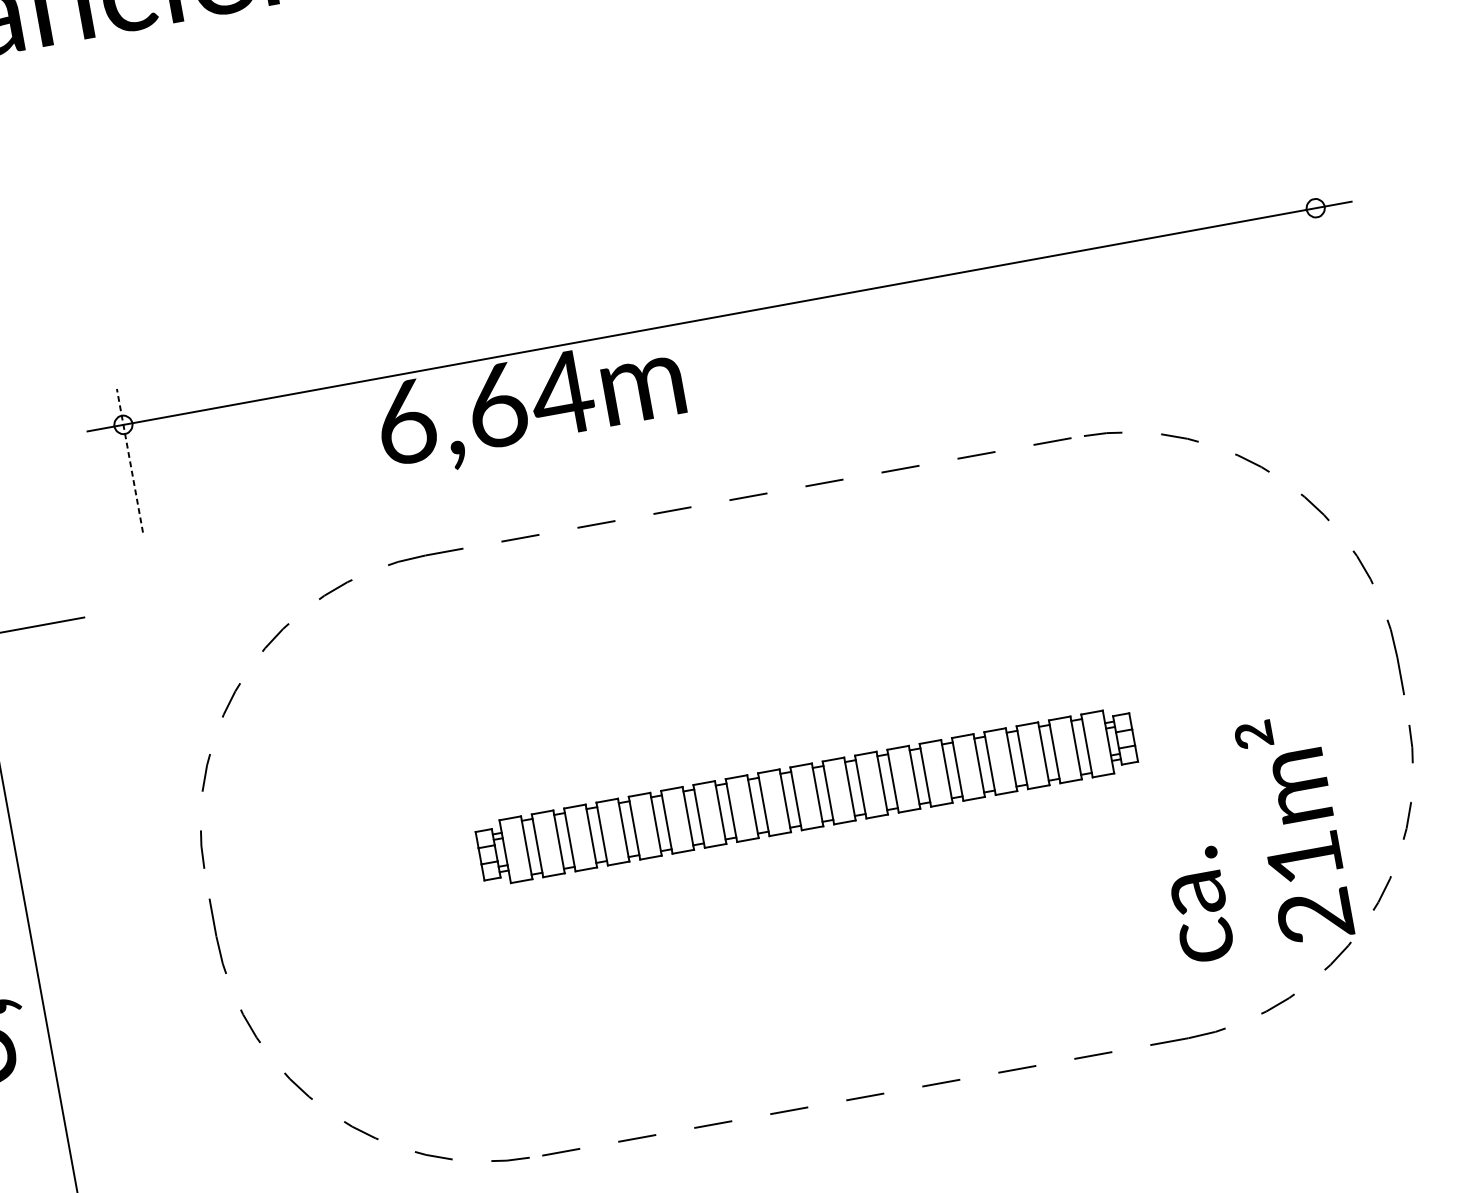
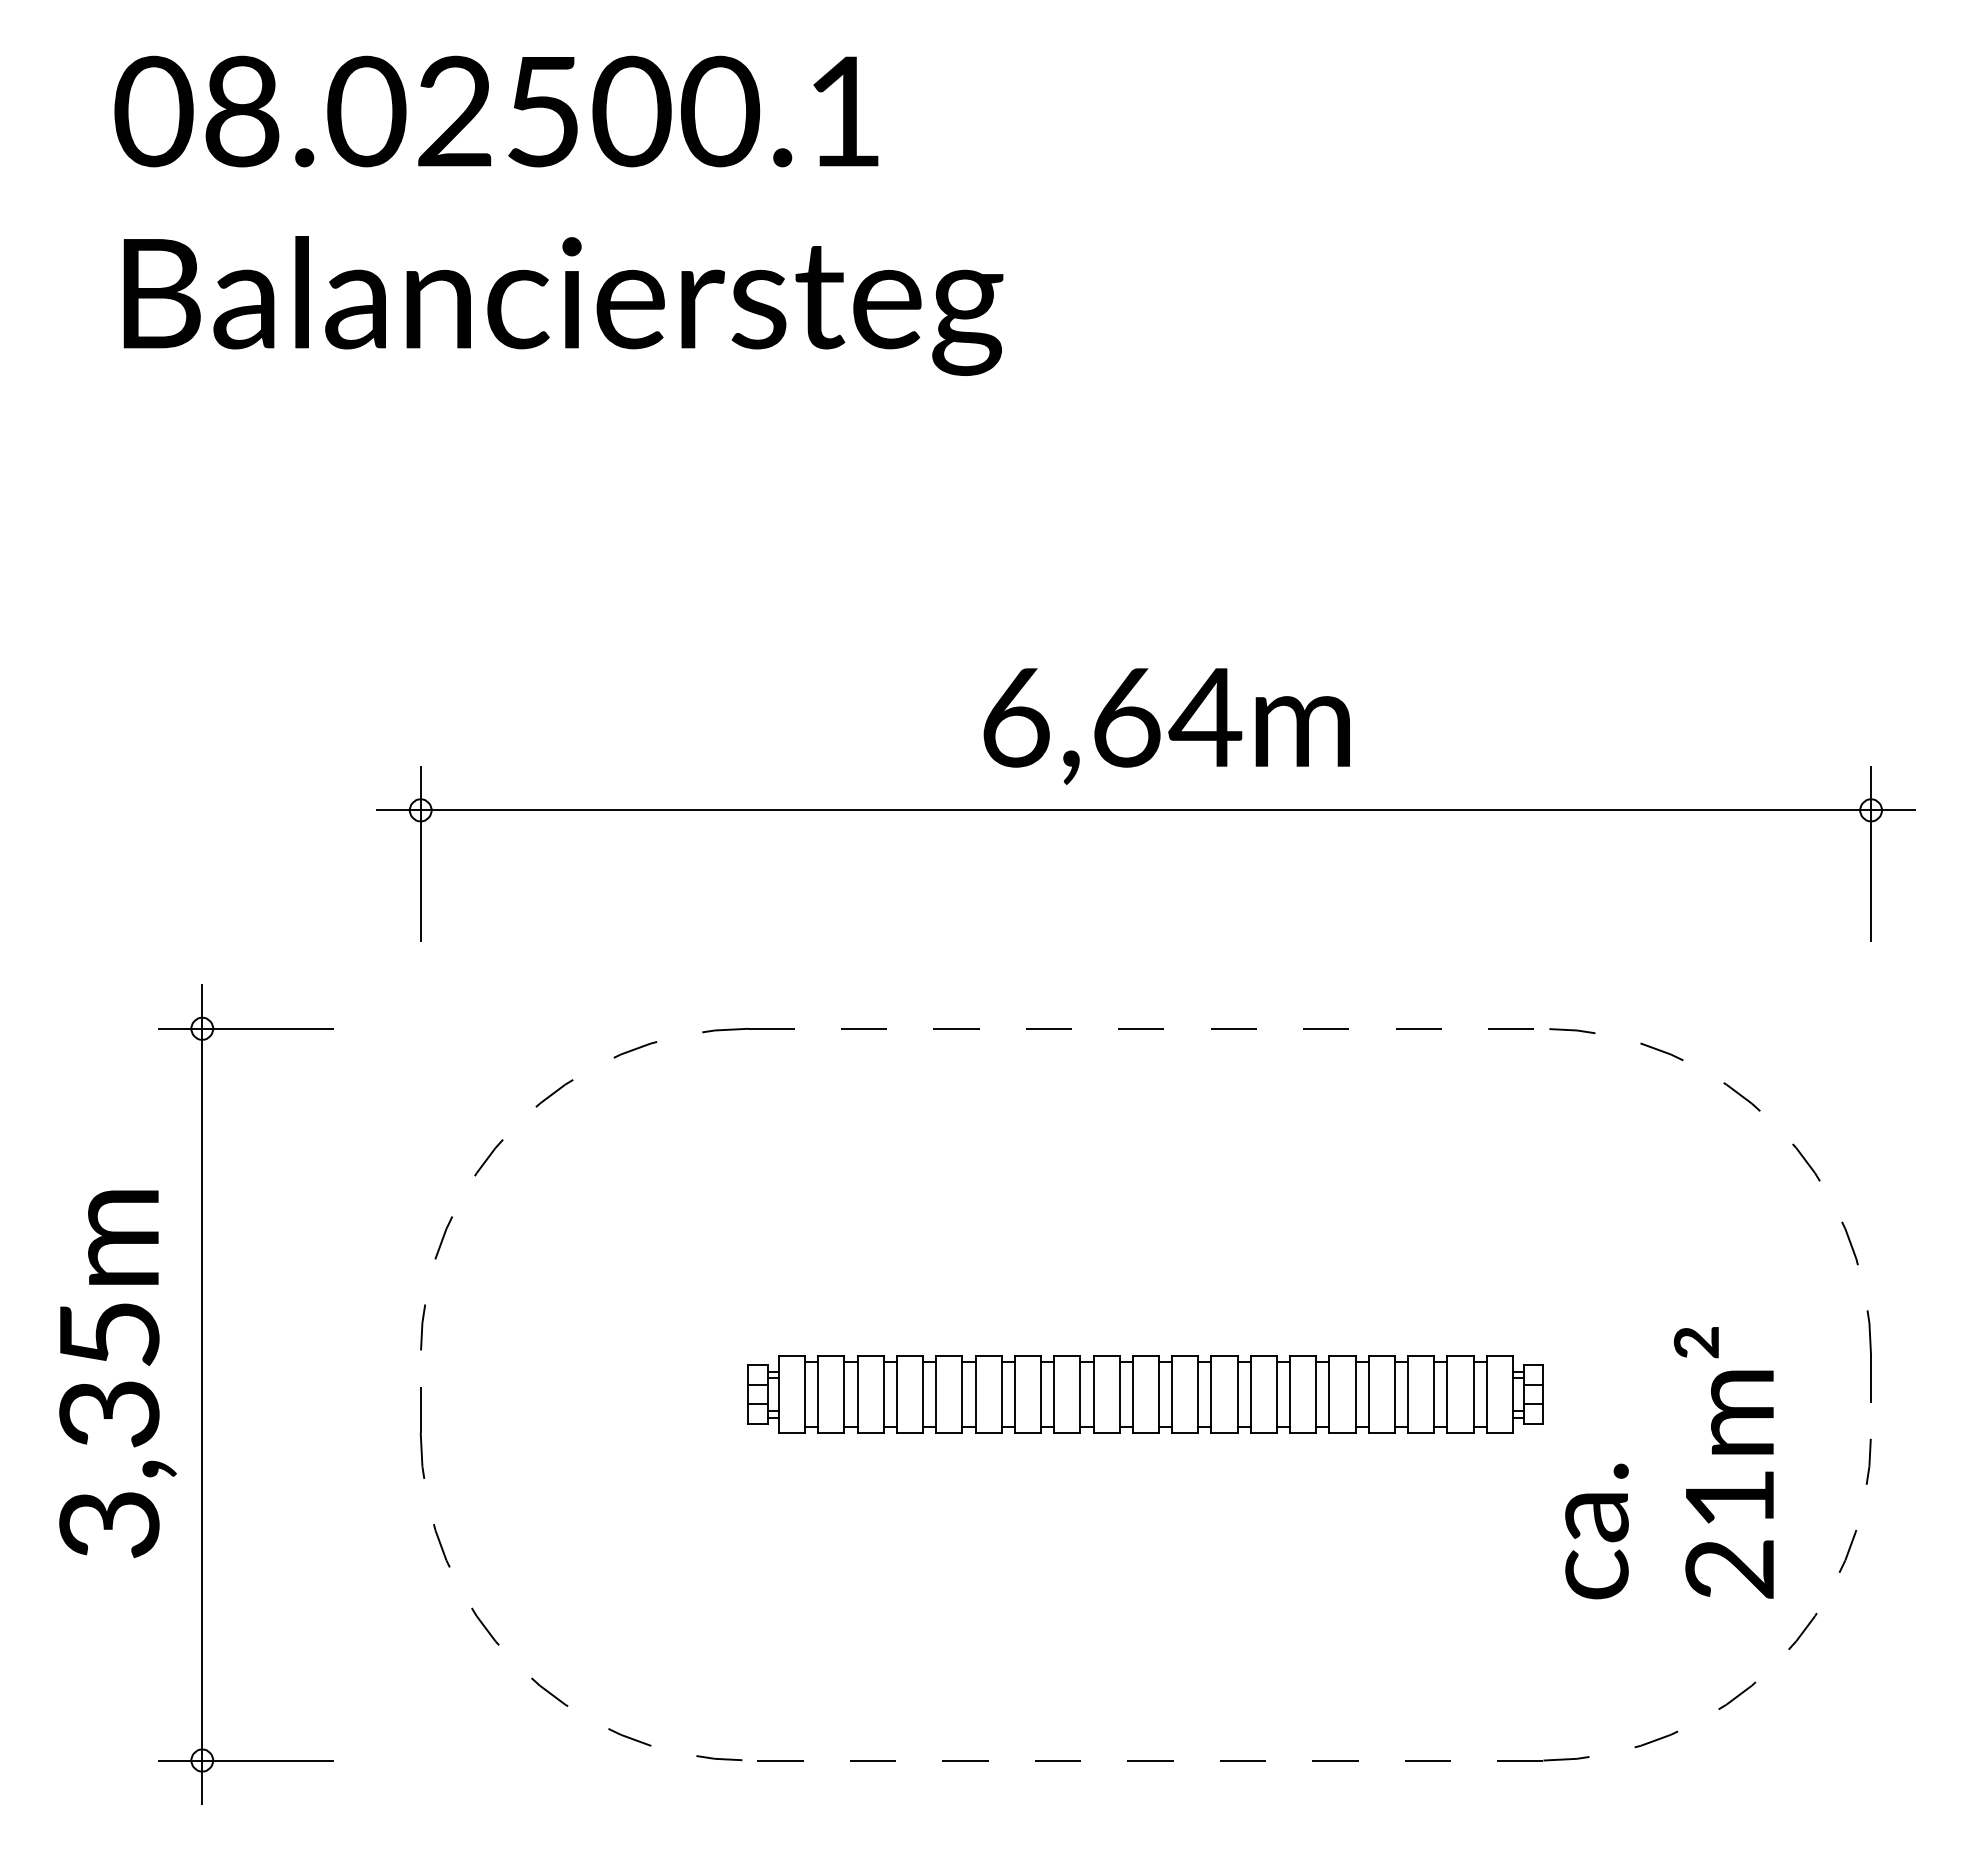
line: (1322, 243) -> (1871, 853), added
text: (531, 406) -> (1166, 726), moved
line: (129, 460) -> (420, 853), dashed -> solid
text: (1249, 838) -> (1669, 1463), moved

